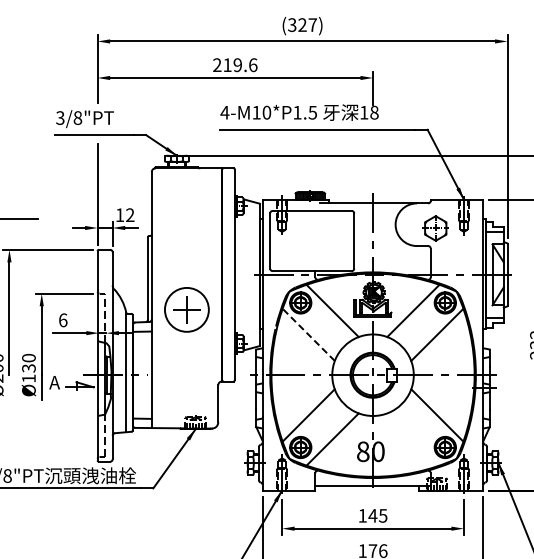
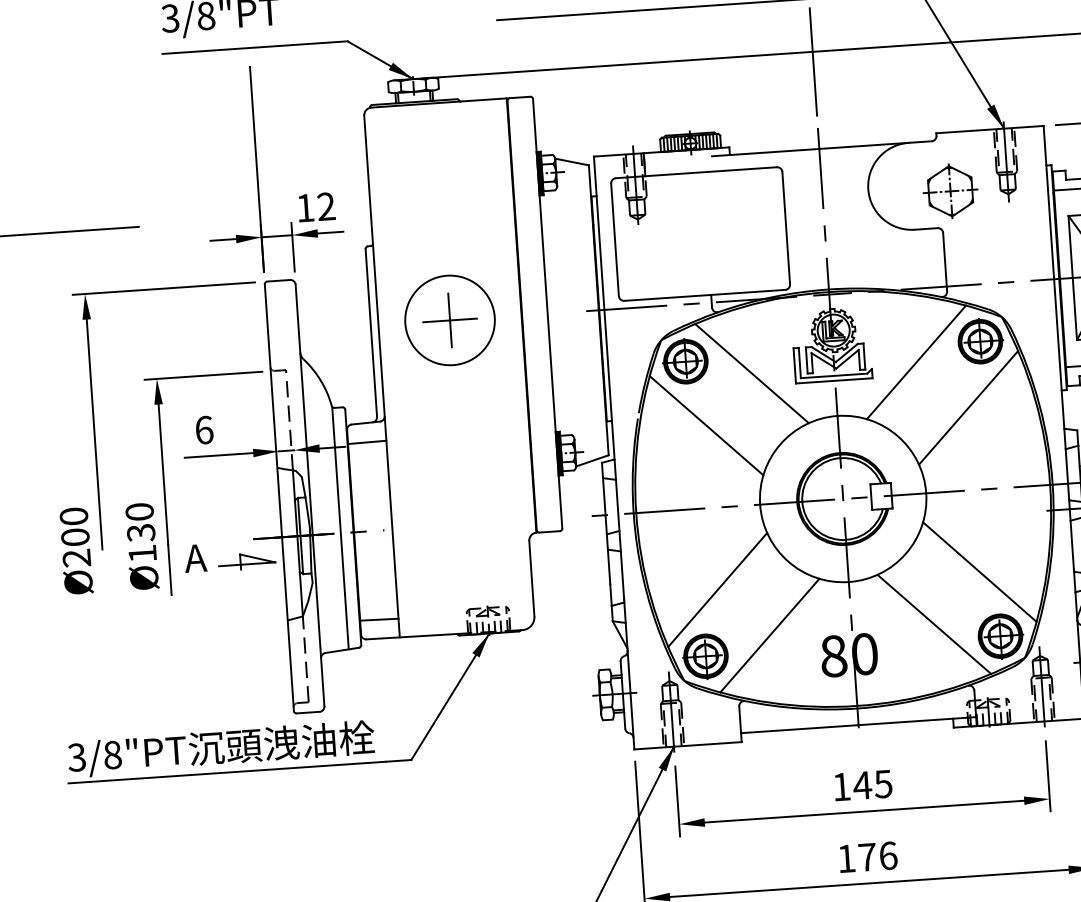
line: (373, 160) -> (814, 61), added
part: (186, 309) -> (449, 319), moved
line: (308, 334) -> (706, 424), dashed -> solid
line: (413, 439) -> (934, 624), added

